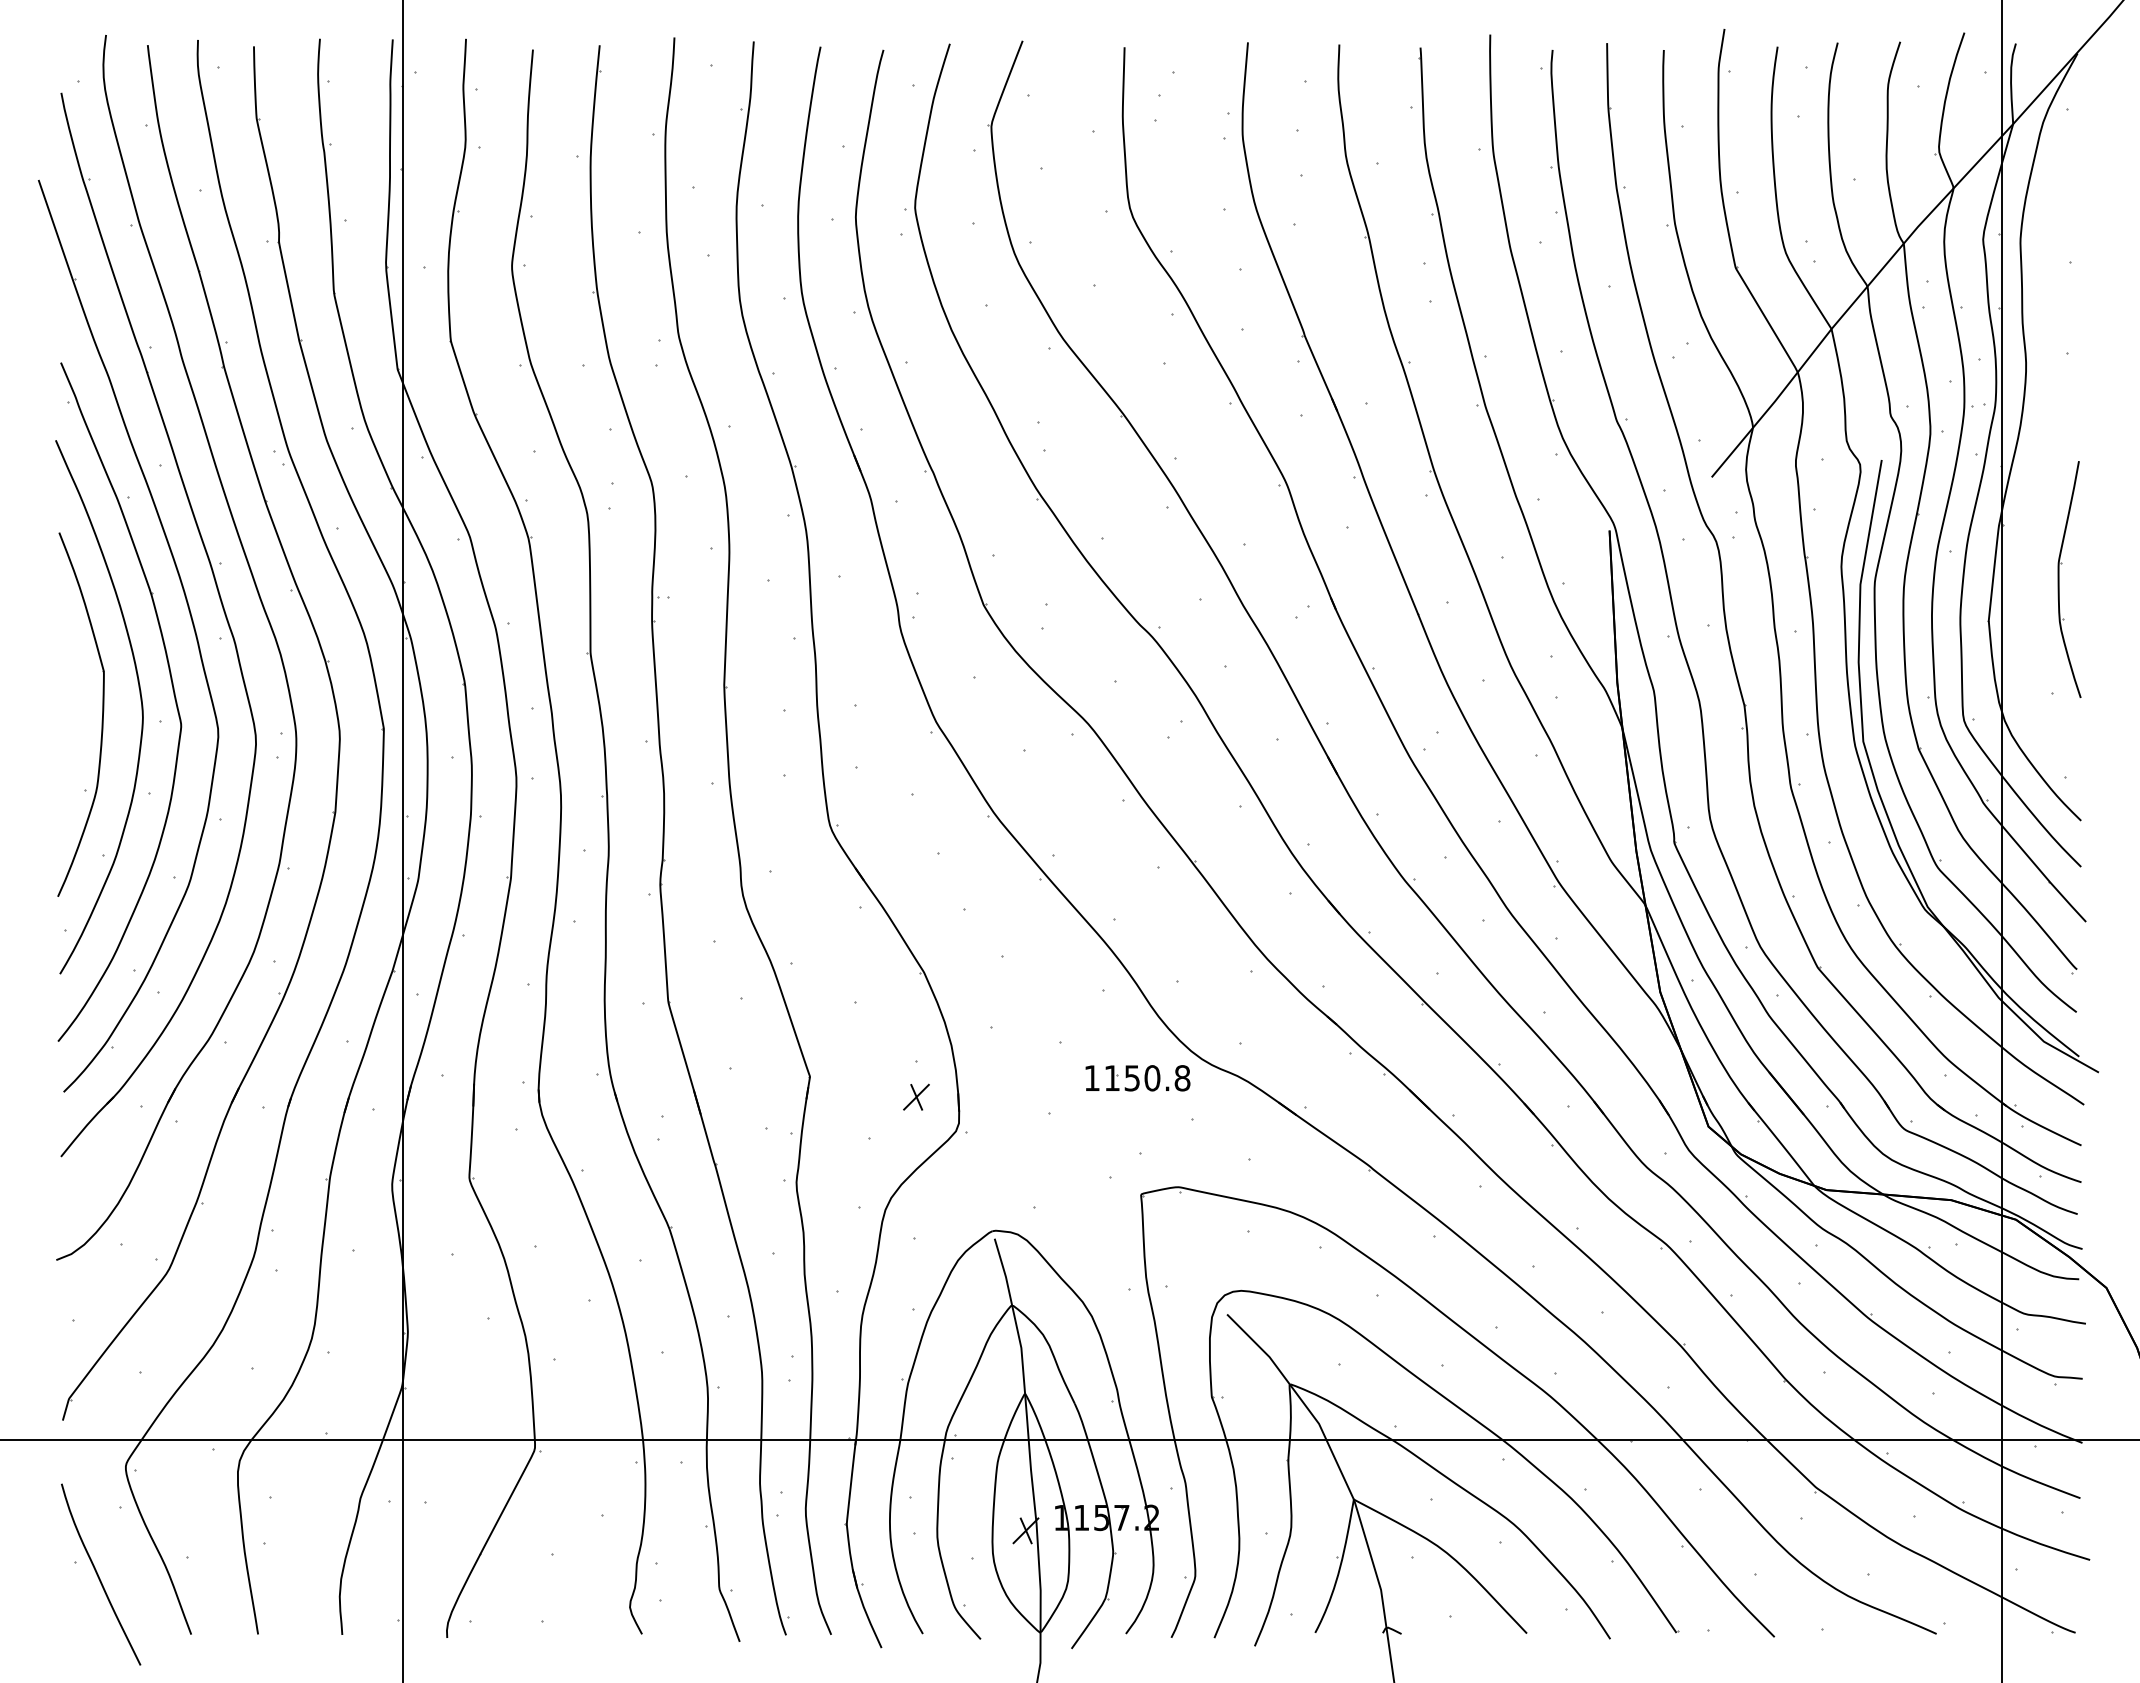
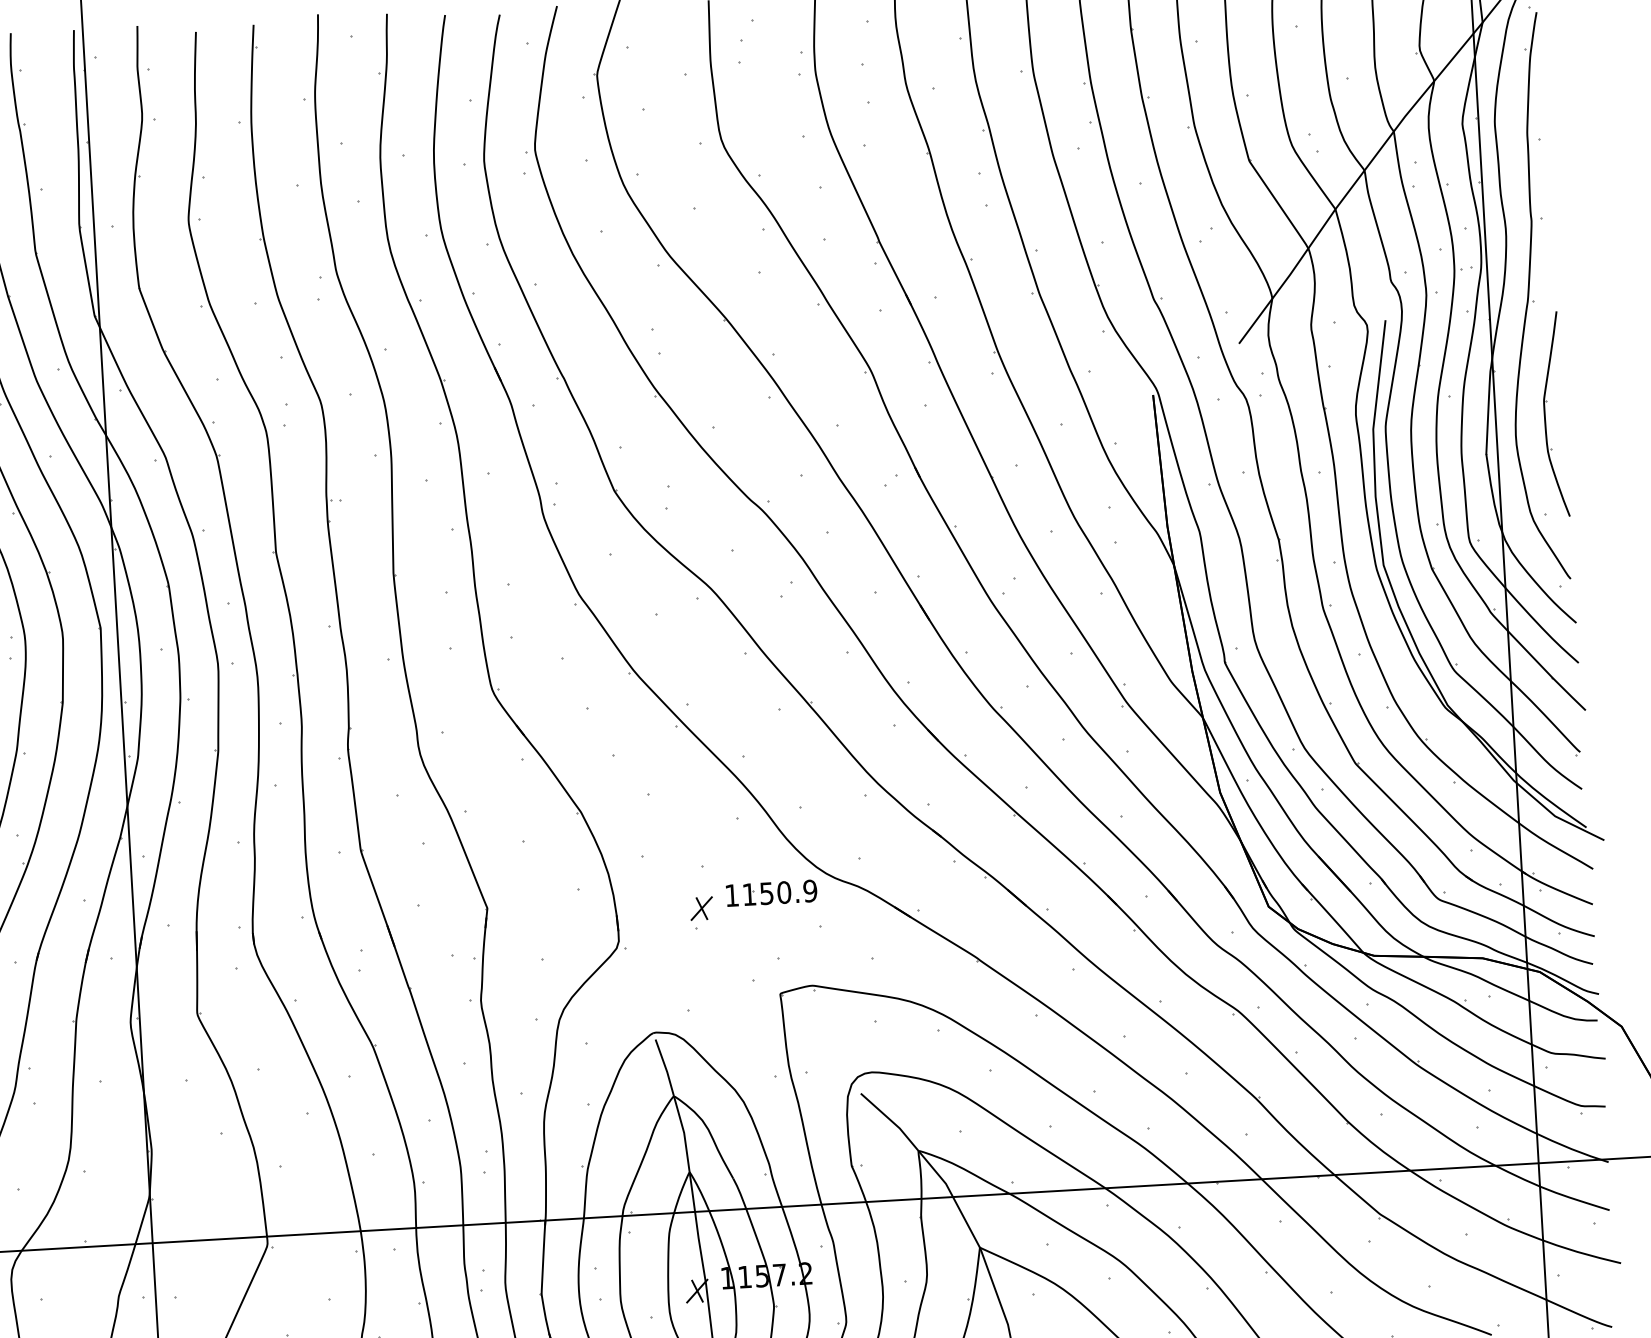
part: (2050, 442) -> (1530, 296), added
text: (1182, 1078) -> (810, 891), 1150.8 -> 1150.9
part: (916, 1096) -> (701, 907), moved

